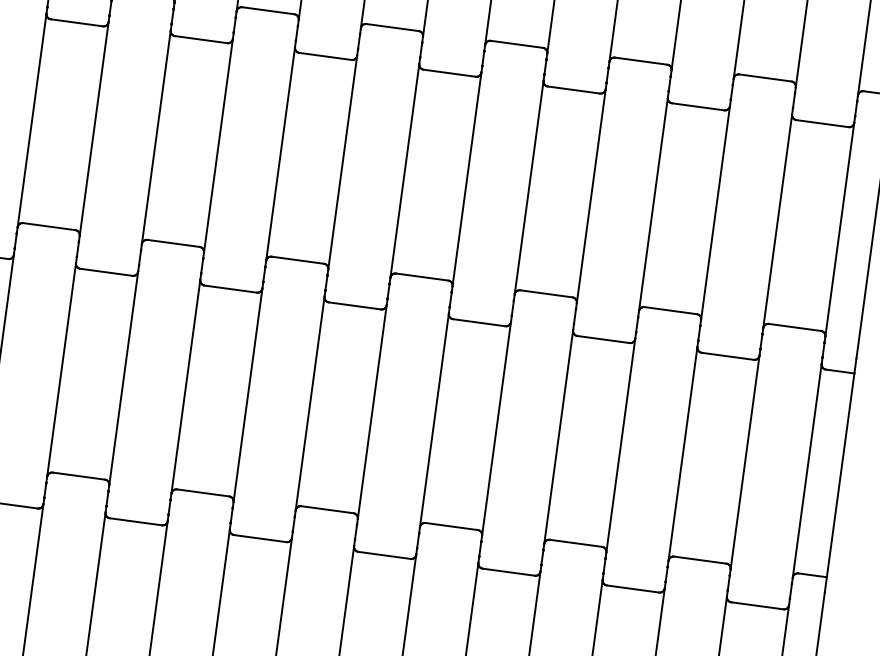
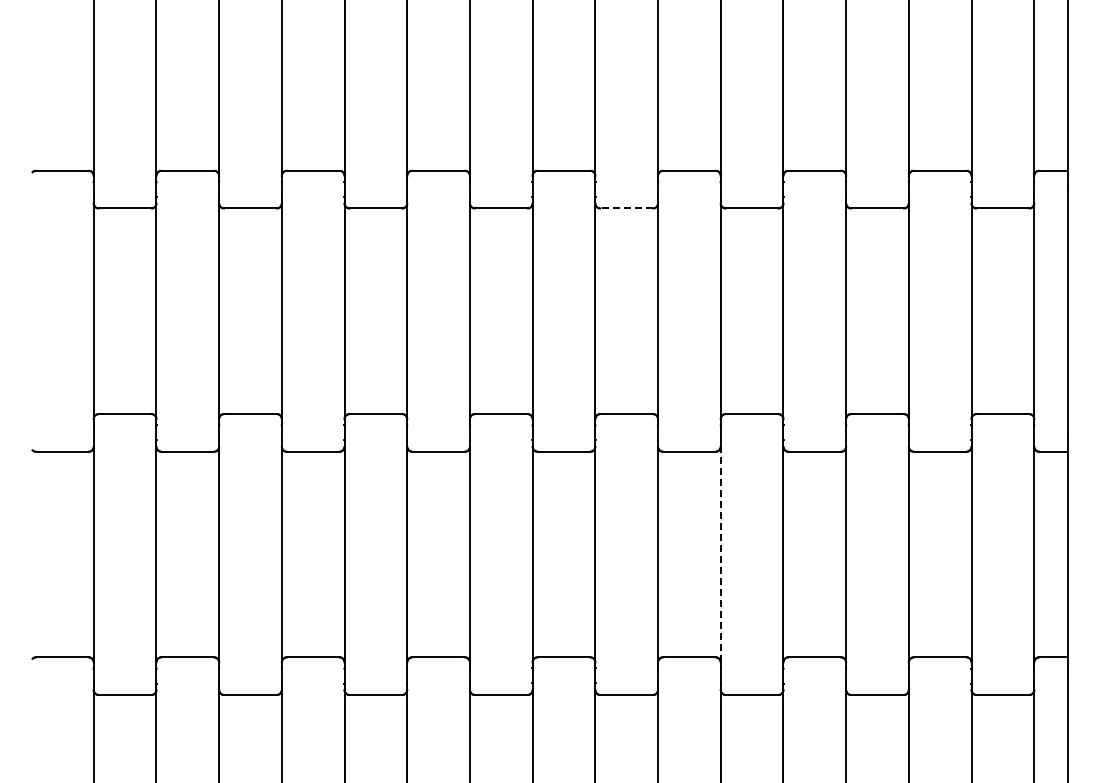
line: (449, 73) -> (626, 208), solid -> dashed
line: (496, 428) -> (720, 554), solid -> dashed

